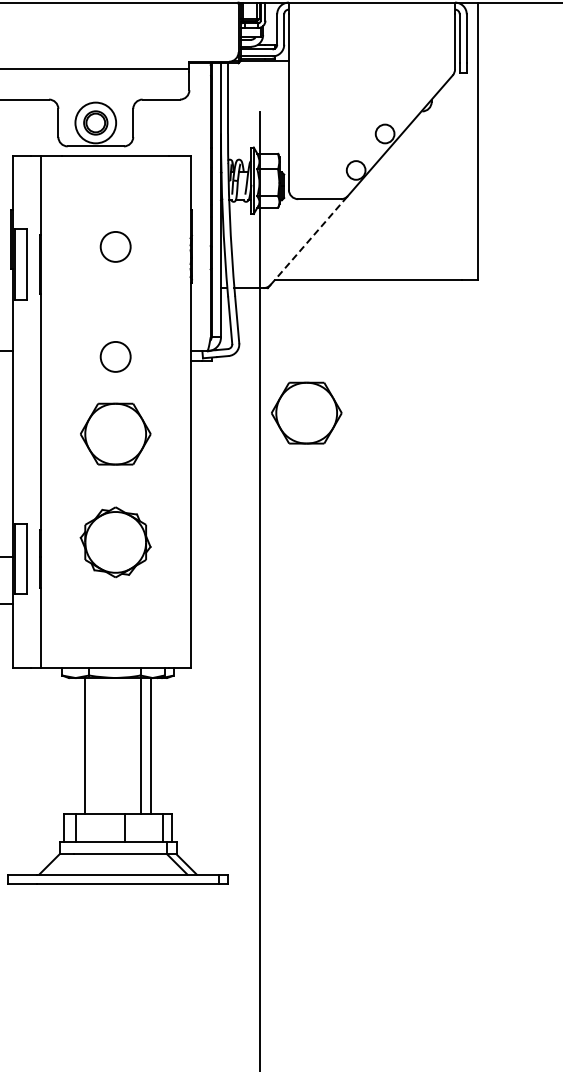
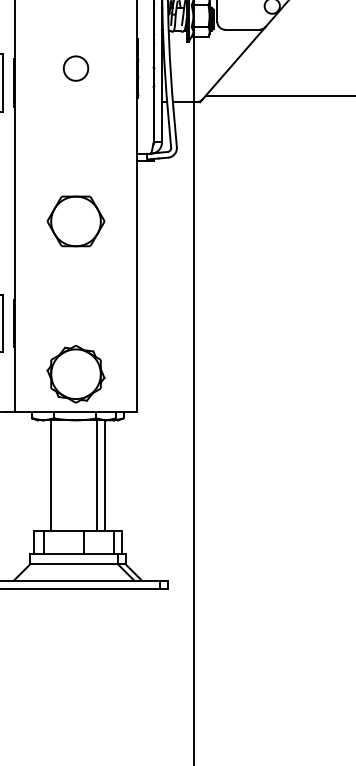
line: (309, 240) -> (234, 63), dashed -> solid
circle: (115, 356) -> (75, 158), removed
part: (306, 412) -> (231, 203), removed
part: (115, 542) -> (75, 374), moved

